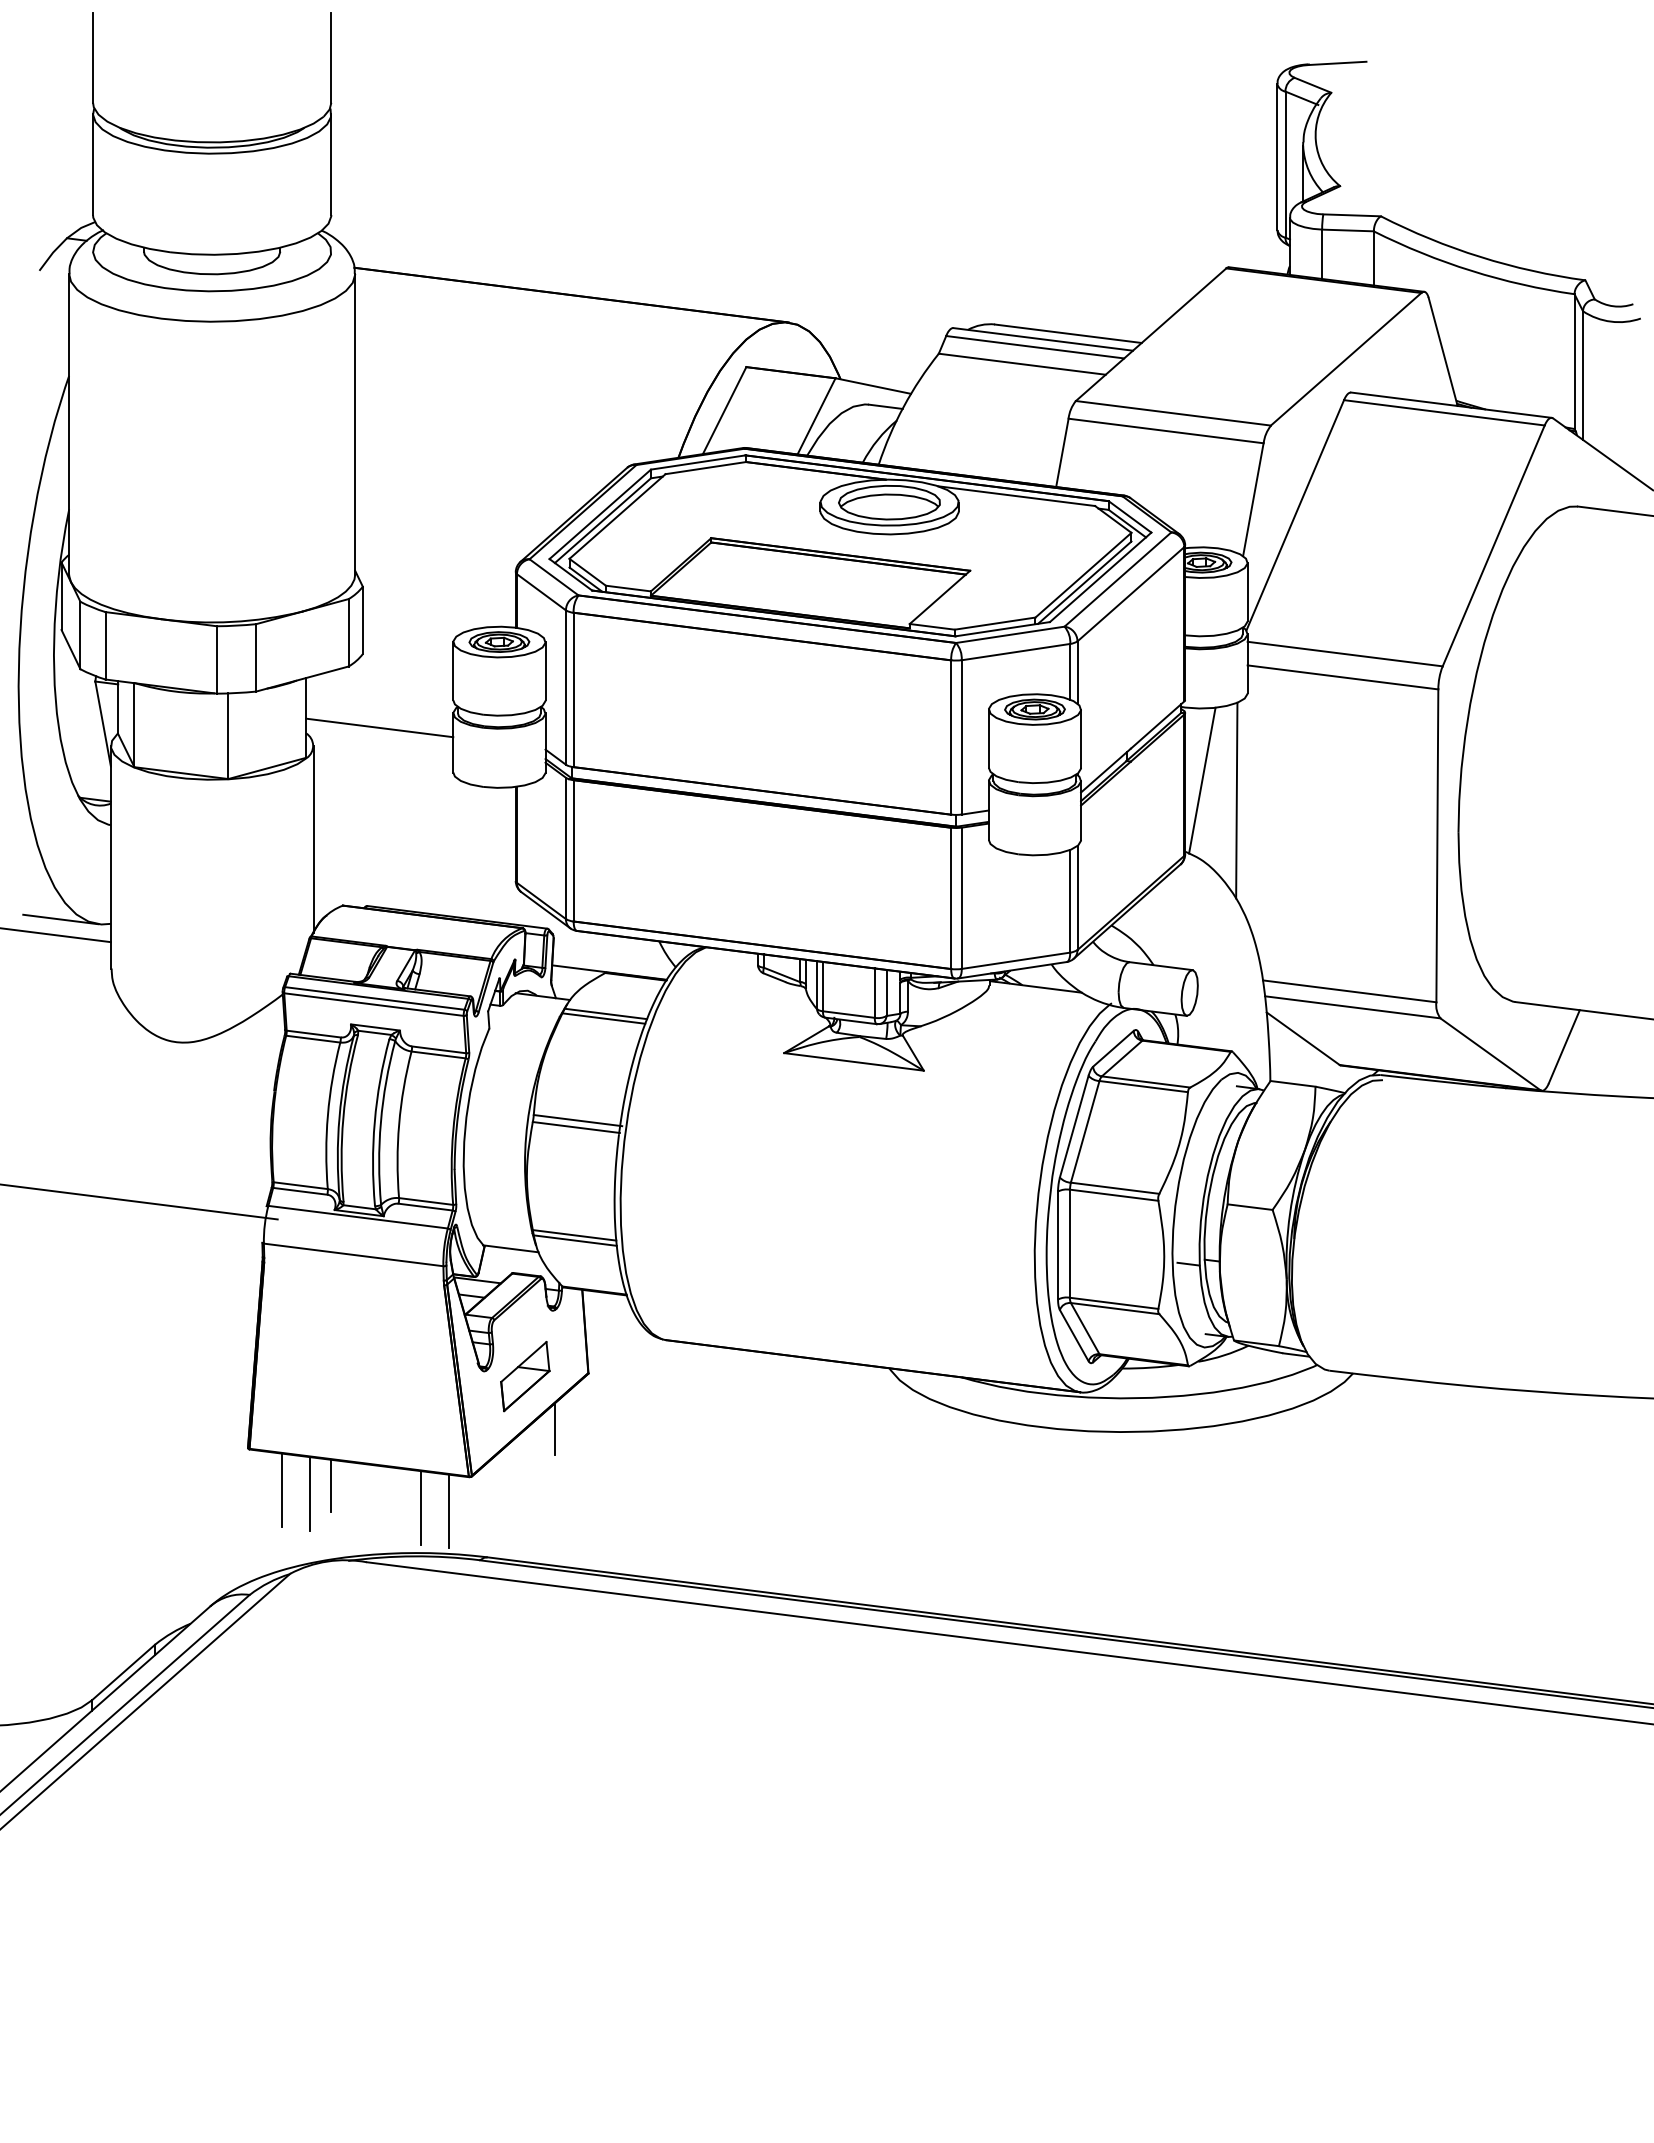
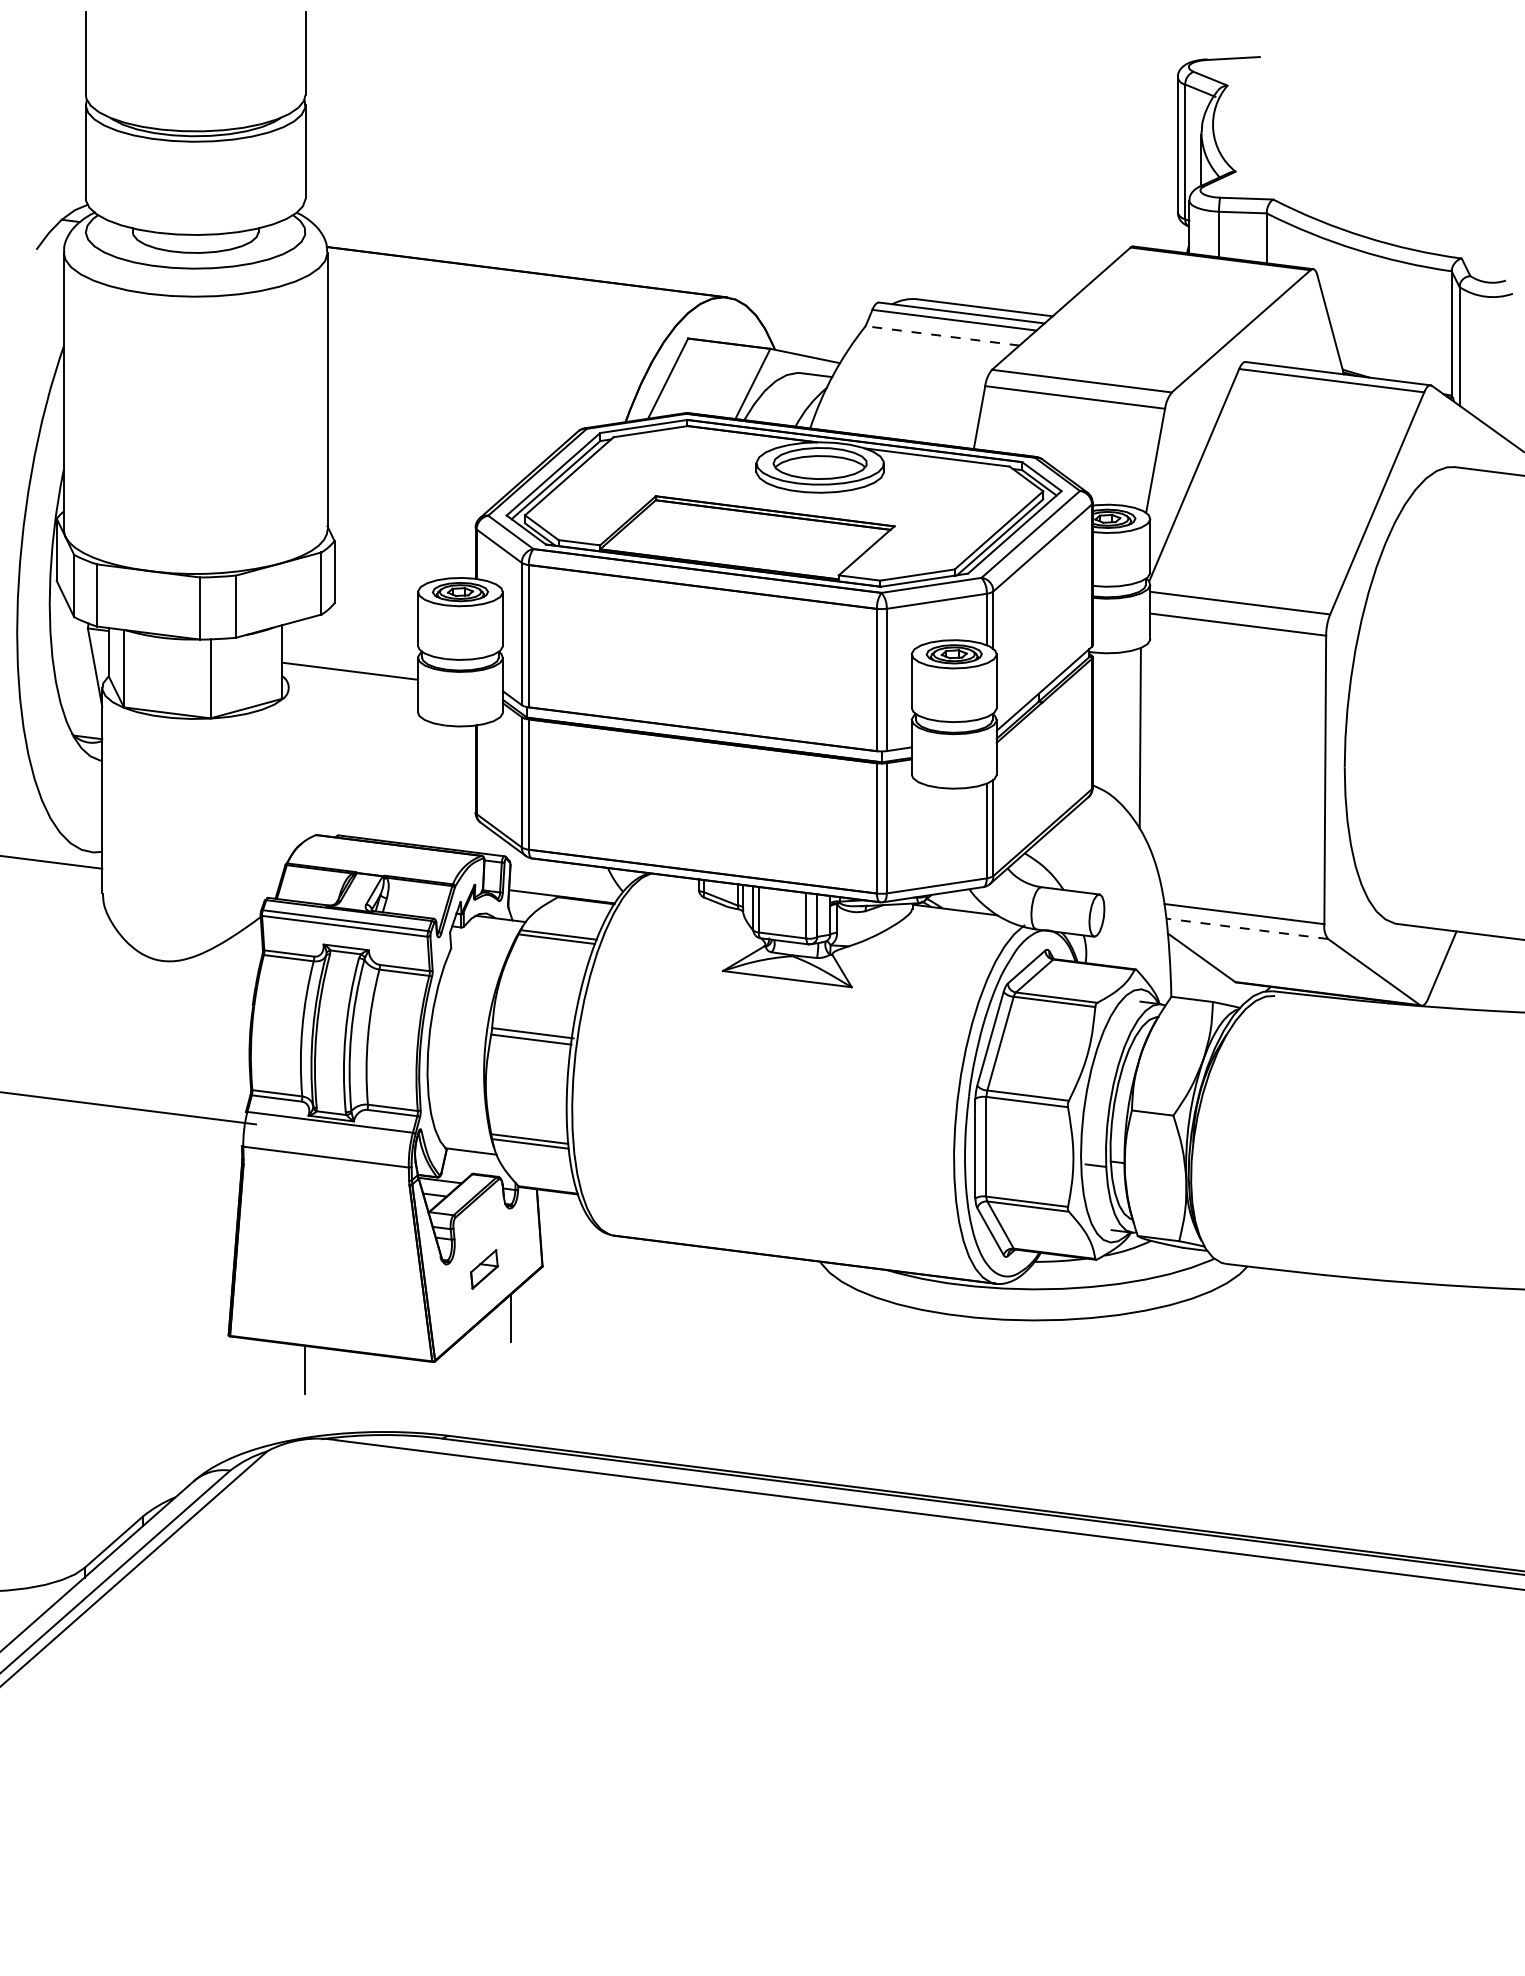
line: (1021, 364) -> (941, 336), solid -> dashed
line: (1202, 780) -> (1108, 719), removed
line: (313, 839) -> (289, 774), removed
line: (60, 919) -> (55, 847), removed
line: (1352, 1007) -> (1247, 928), solid -> dashed
part: (525, 1376) -> (484, 1269), size x0.6
line: (281, 1490) -> (259, 1374), removed
line: (309, 1493) -> (285, 1377), removed
line: (421, 1507) -> (388, 1389), removed
line: (449, 1511) -> (414, 1393), removed

